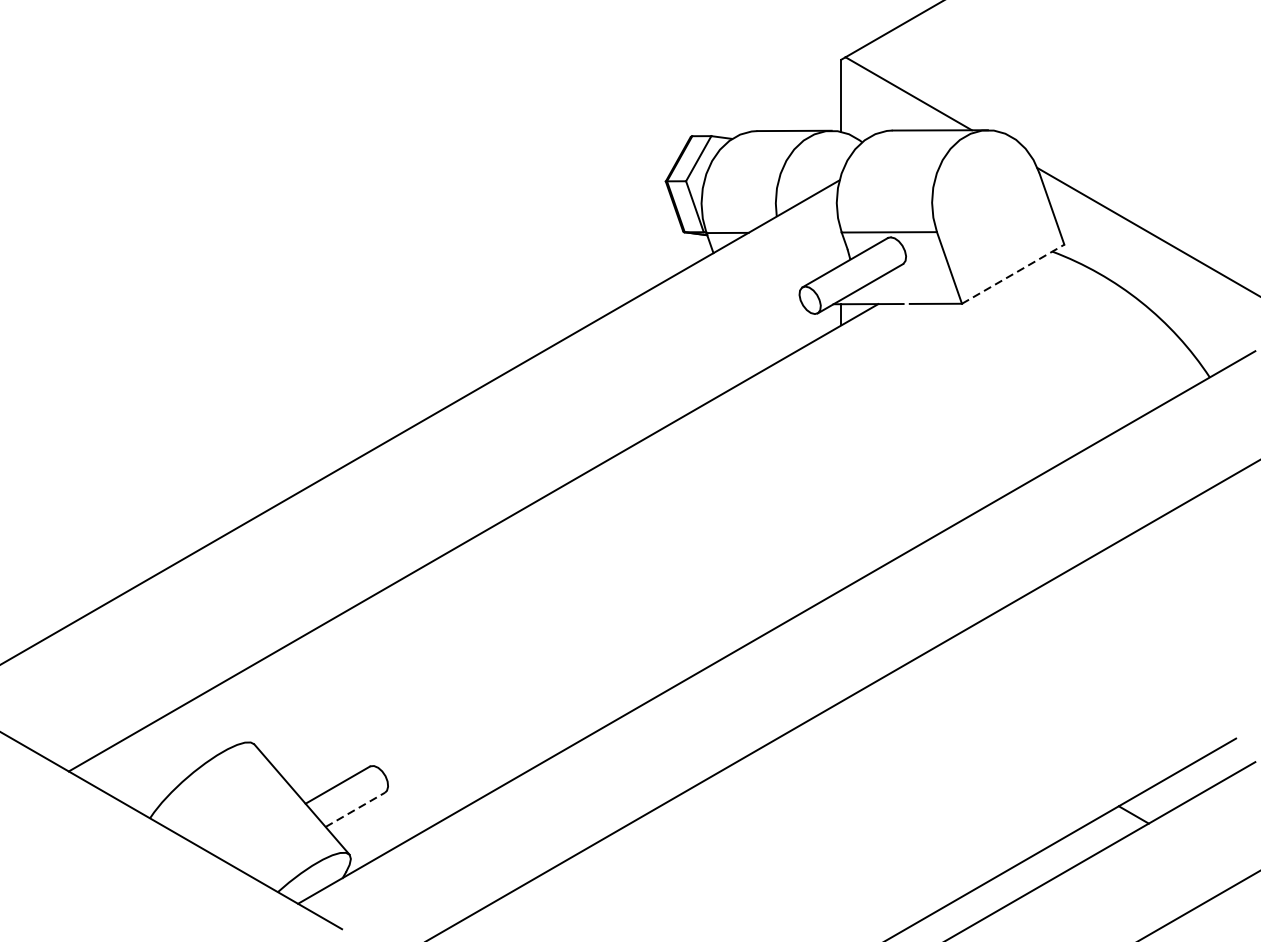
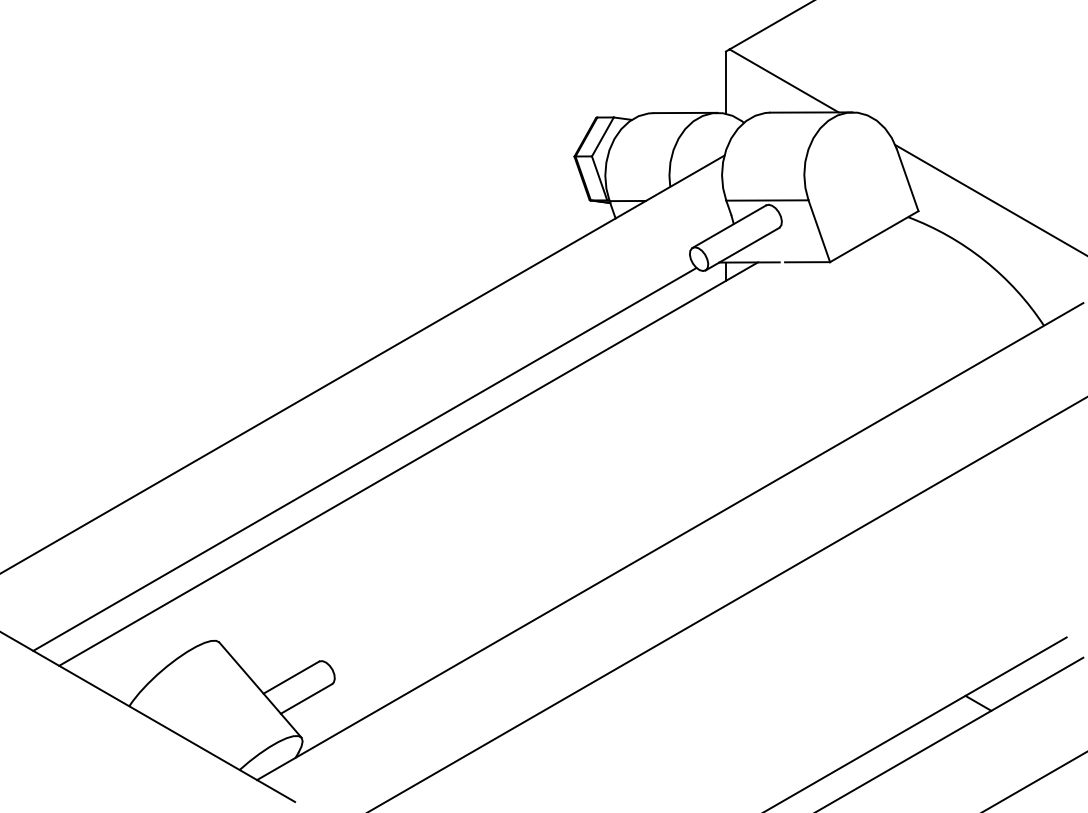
line: (1013, 274) -> (874, 236), dashed -> solid
line: (422, 532) -> (364, 459), added
line: (355, 809) -> (306, 698), dashed -> solid

